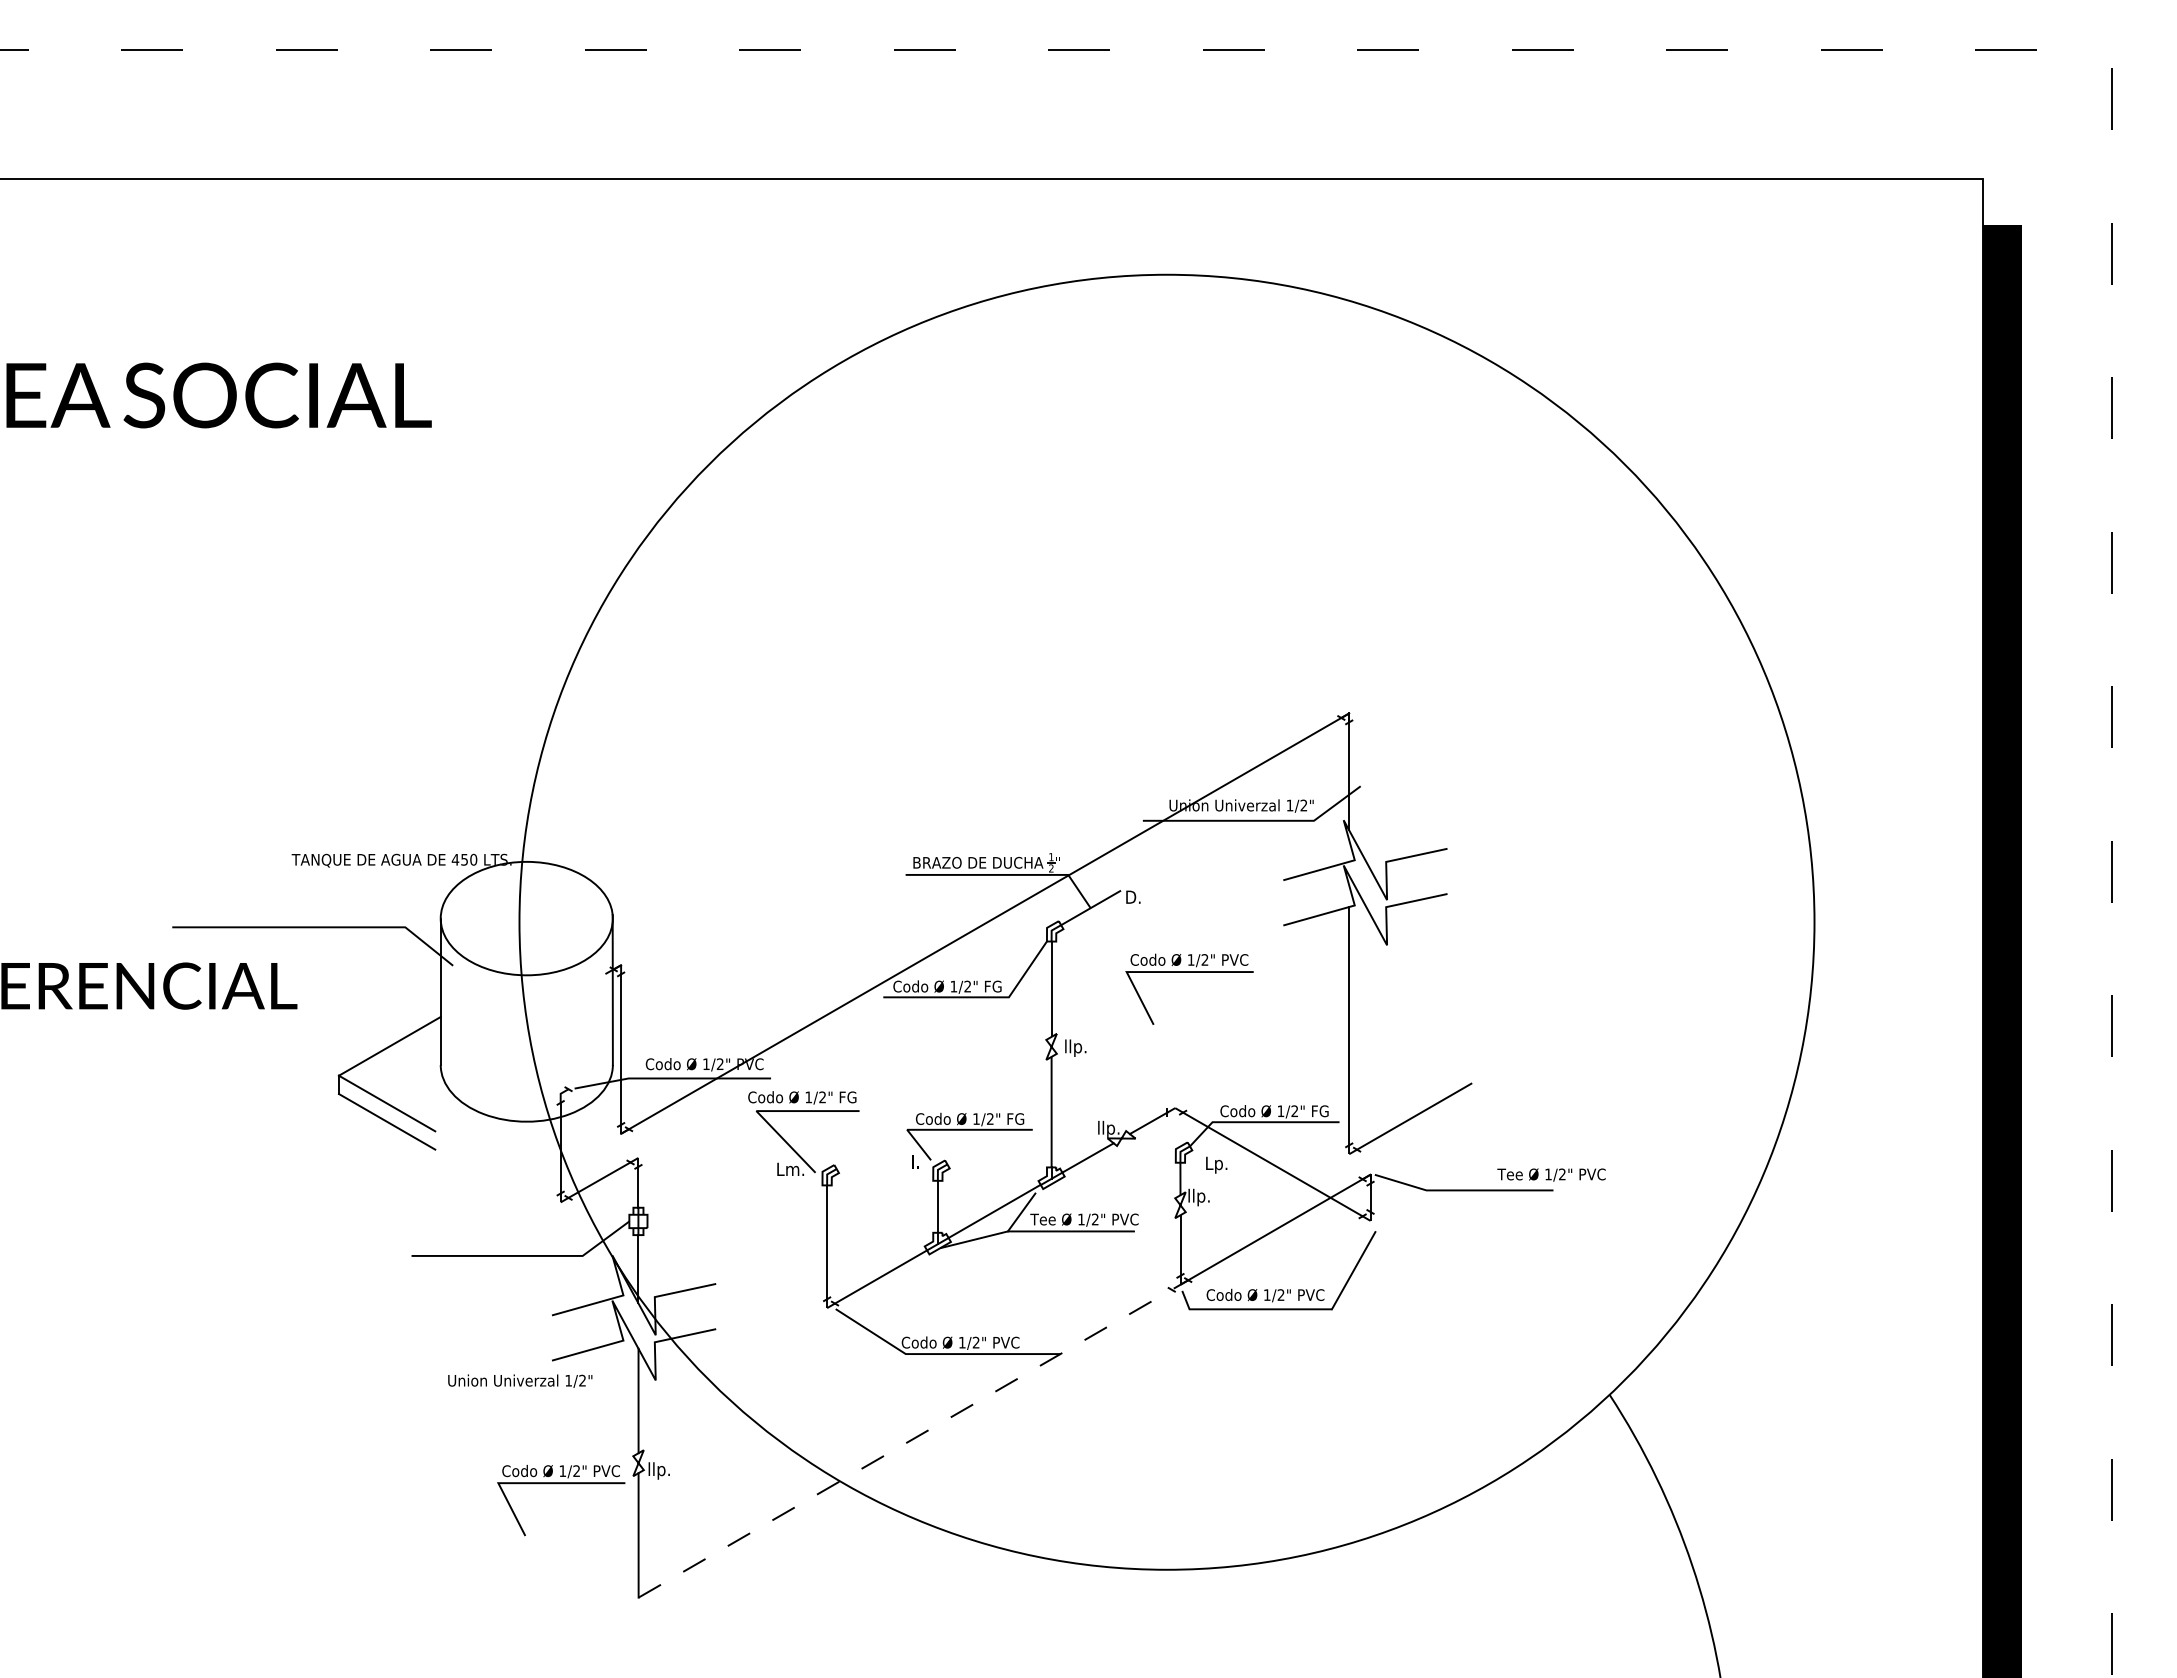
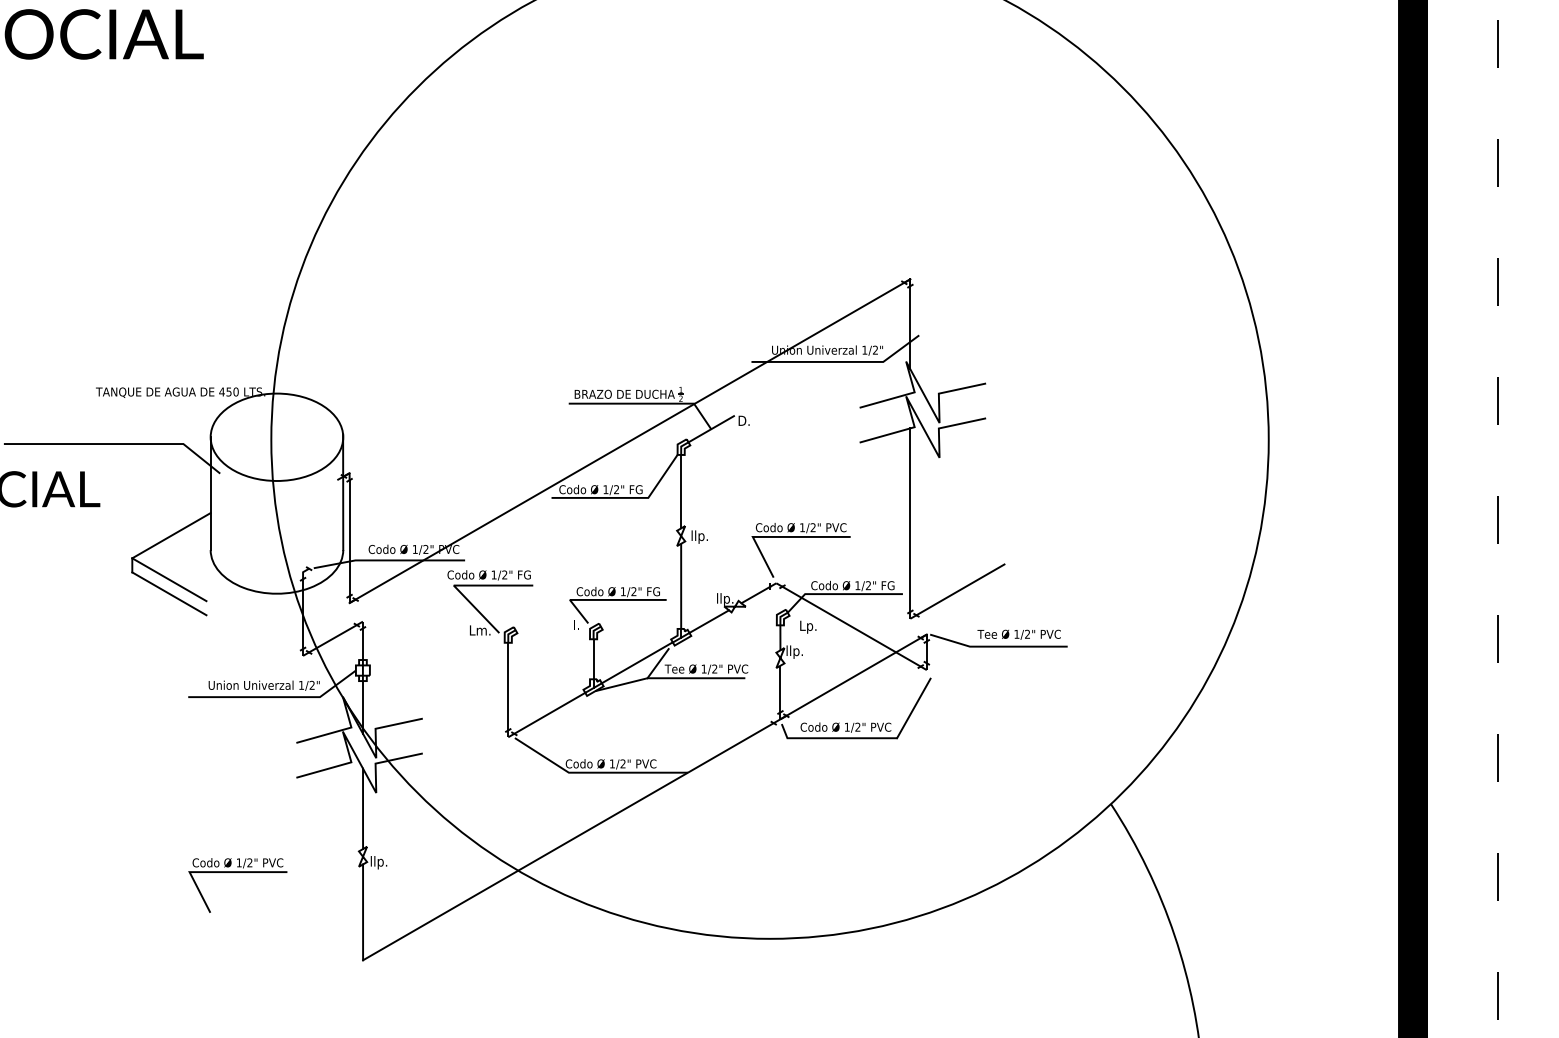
part: (1189, 972) -> (801, 537), moved
text: (1551, 1174) -> (1019, 634), moved
text: (520, 1380) -> (264, 685), moved
line: (913, 1438) -> (574, 837), dashed -> solid
part: (561, 1484) -> (238, 873), moved

